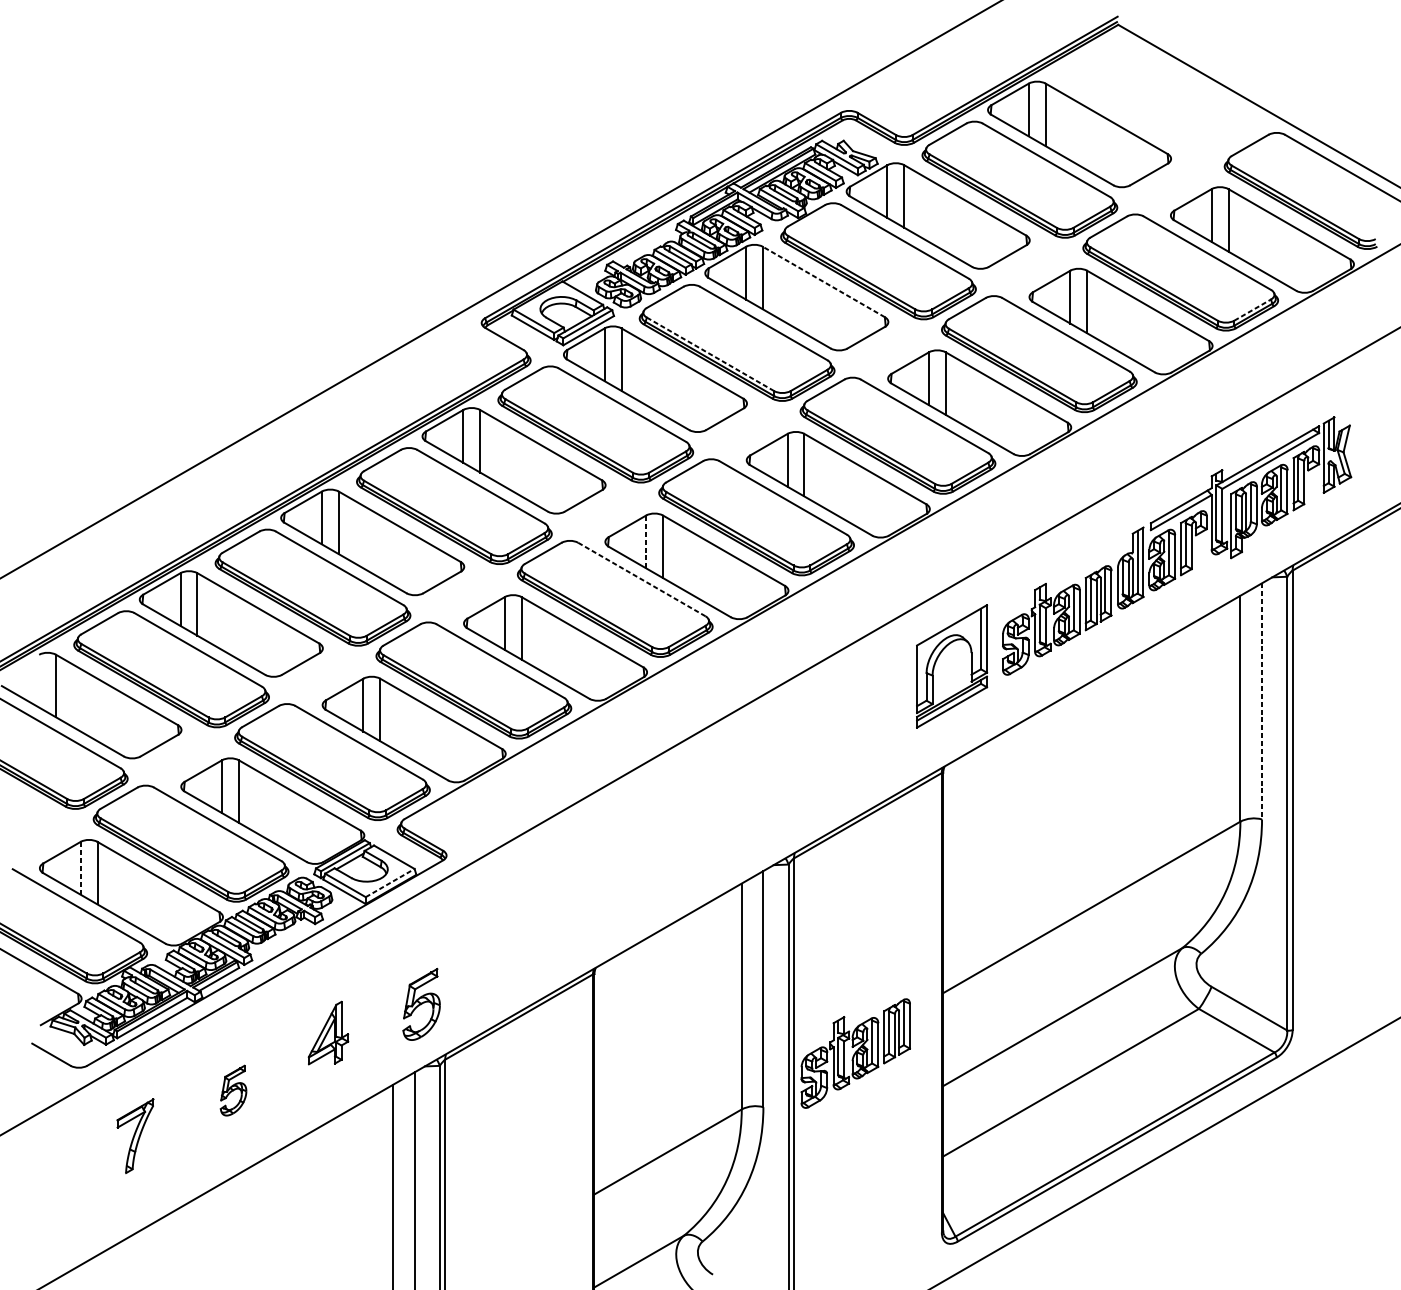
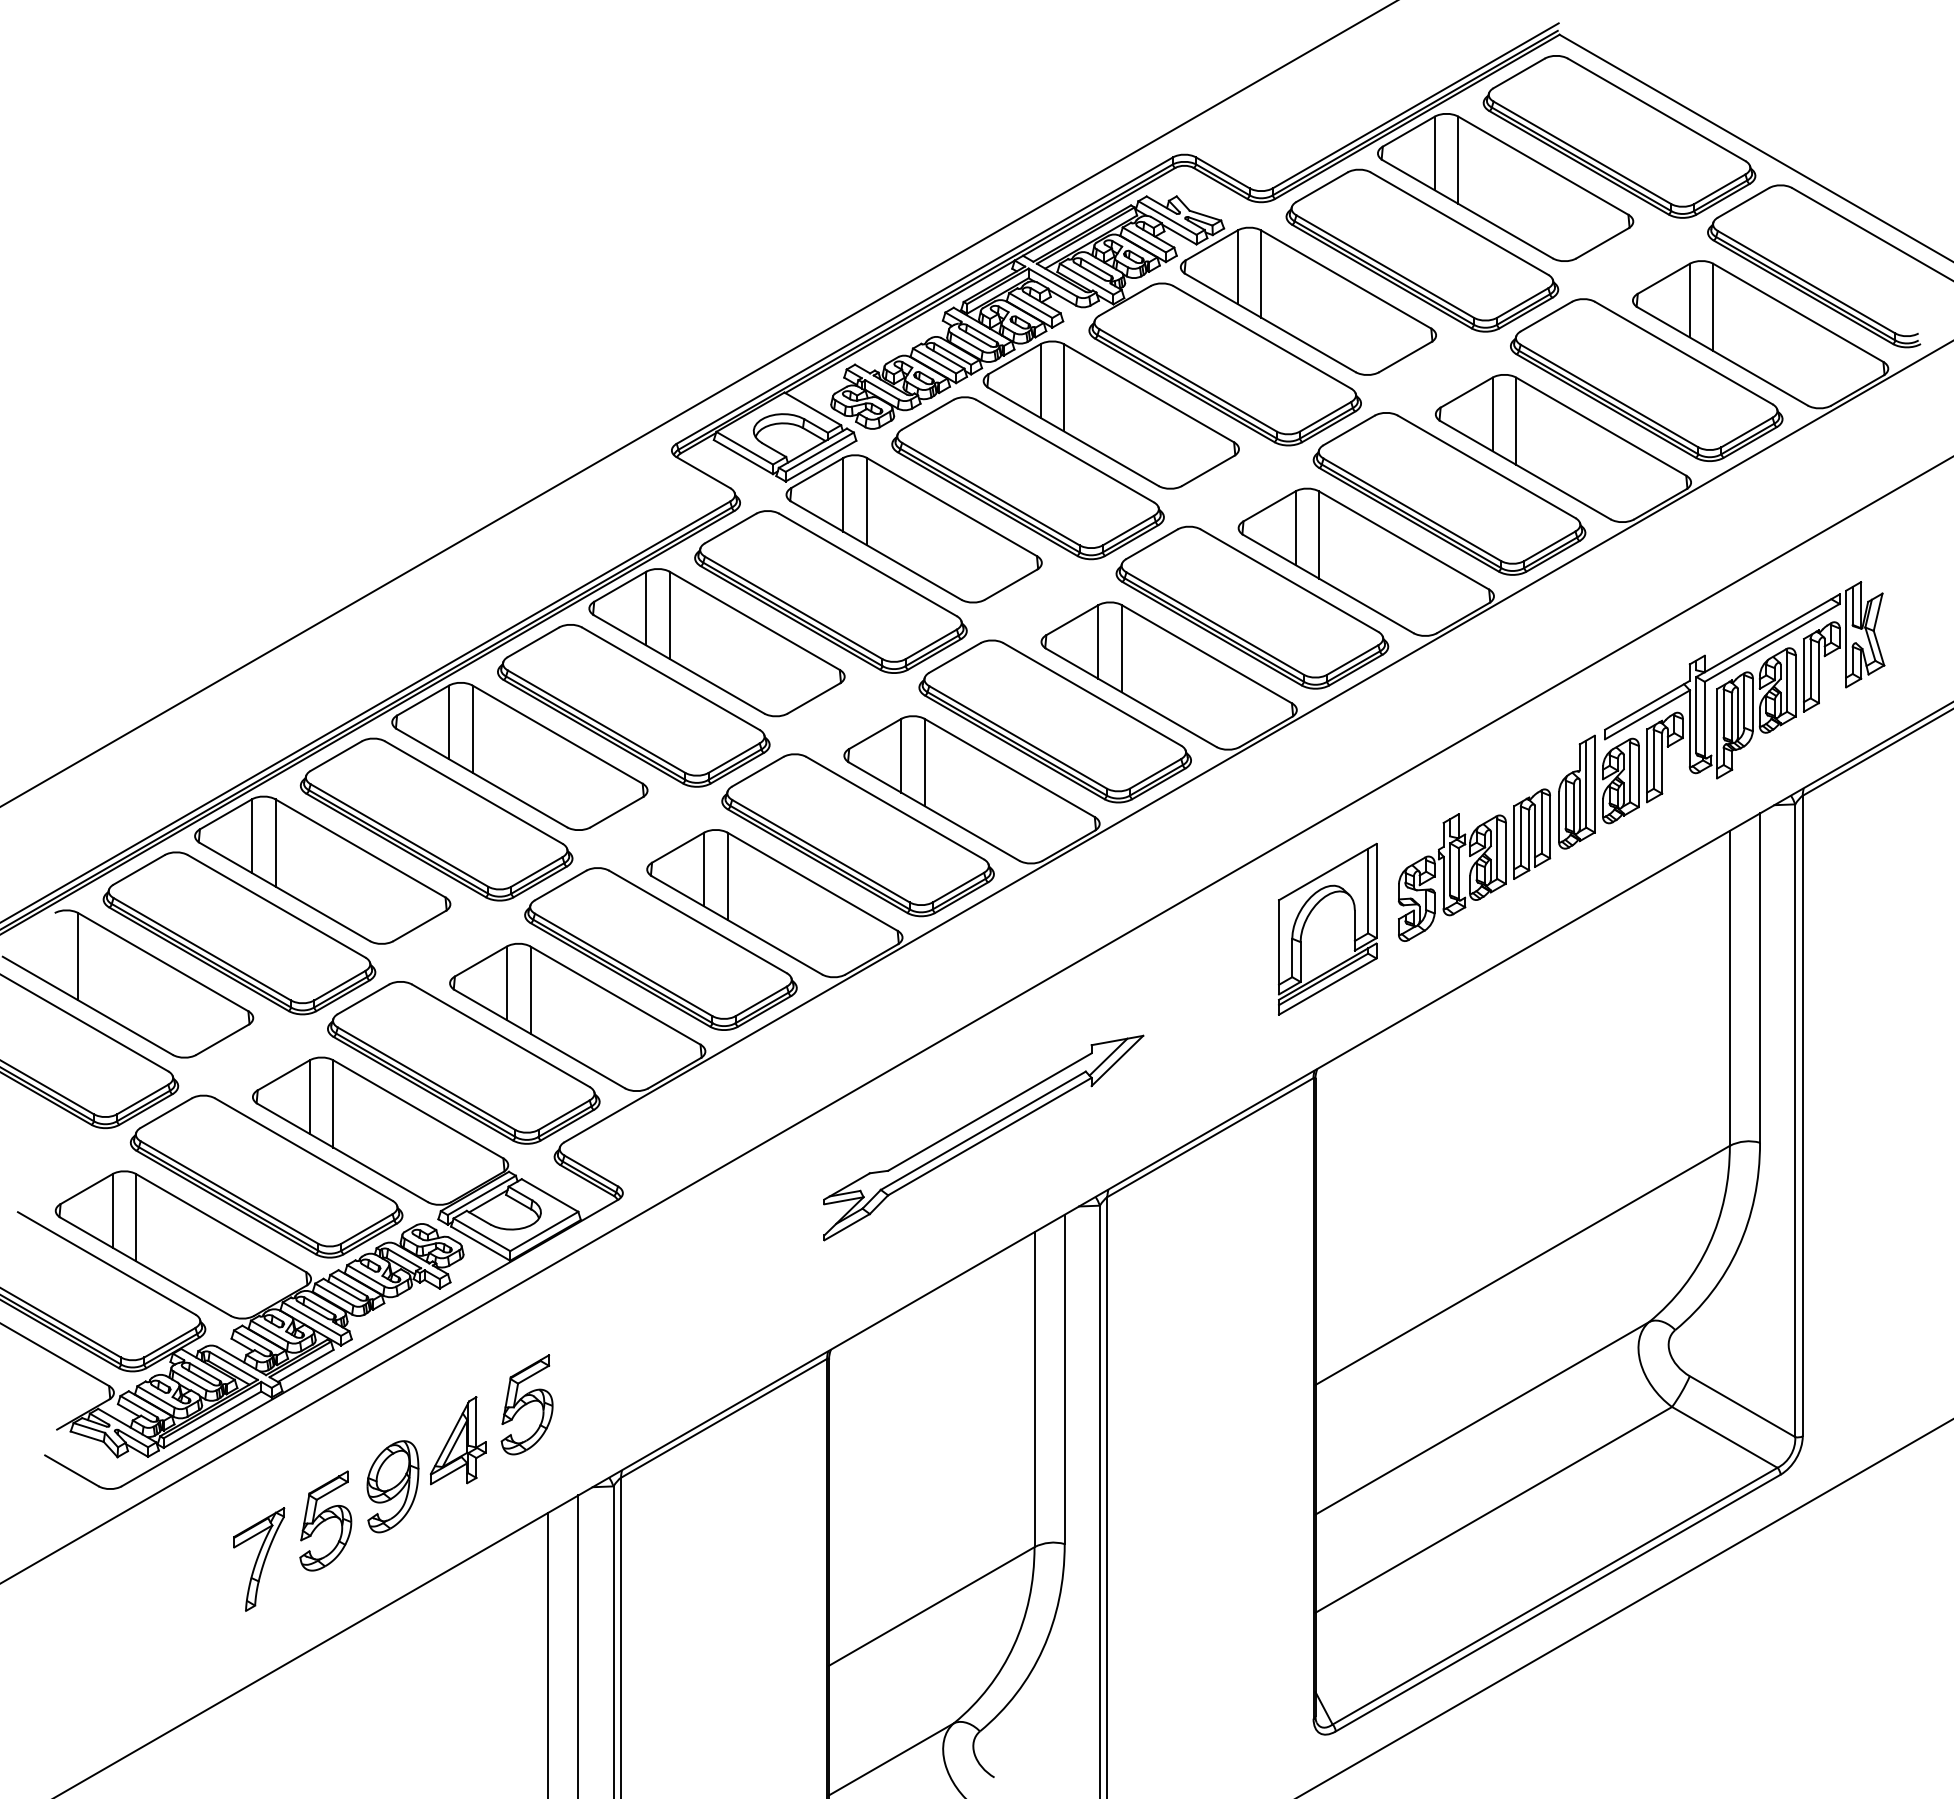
part: (1161, 97) -> (1619, 136), added
line: (823, 282) -> (1148, 393), dashed -> solid
line: (1253, 310) -> (1747, 432), dashed -> solid
line: (710, 354) -> (991, 494), dashed -> solid
line: (646, 541) -> (901, 755), dashed -> solid
line: (641, 579) -> (894, 807), dashed -> solid
line: (1262, 701) -> (1760, 978), dashed -> solid
part: (705, 815) -> (983, 1137), added
line: (80, 868) -> (112, 1210), dashed -> solid
line: (390, 883) -> (544, 1231), dashed -> solid
part: (421, 1004) -> (526, 1404), moved
part: (855, 1053) -> (1193, 1468), removed
part: (281, 1065) -> (392, 1486), added
part: (233, 1090) -> (325, 1520), size x1.43
part: (135, 1136) -> (259, 1559), moved

